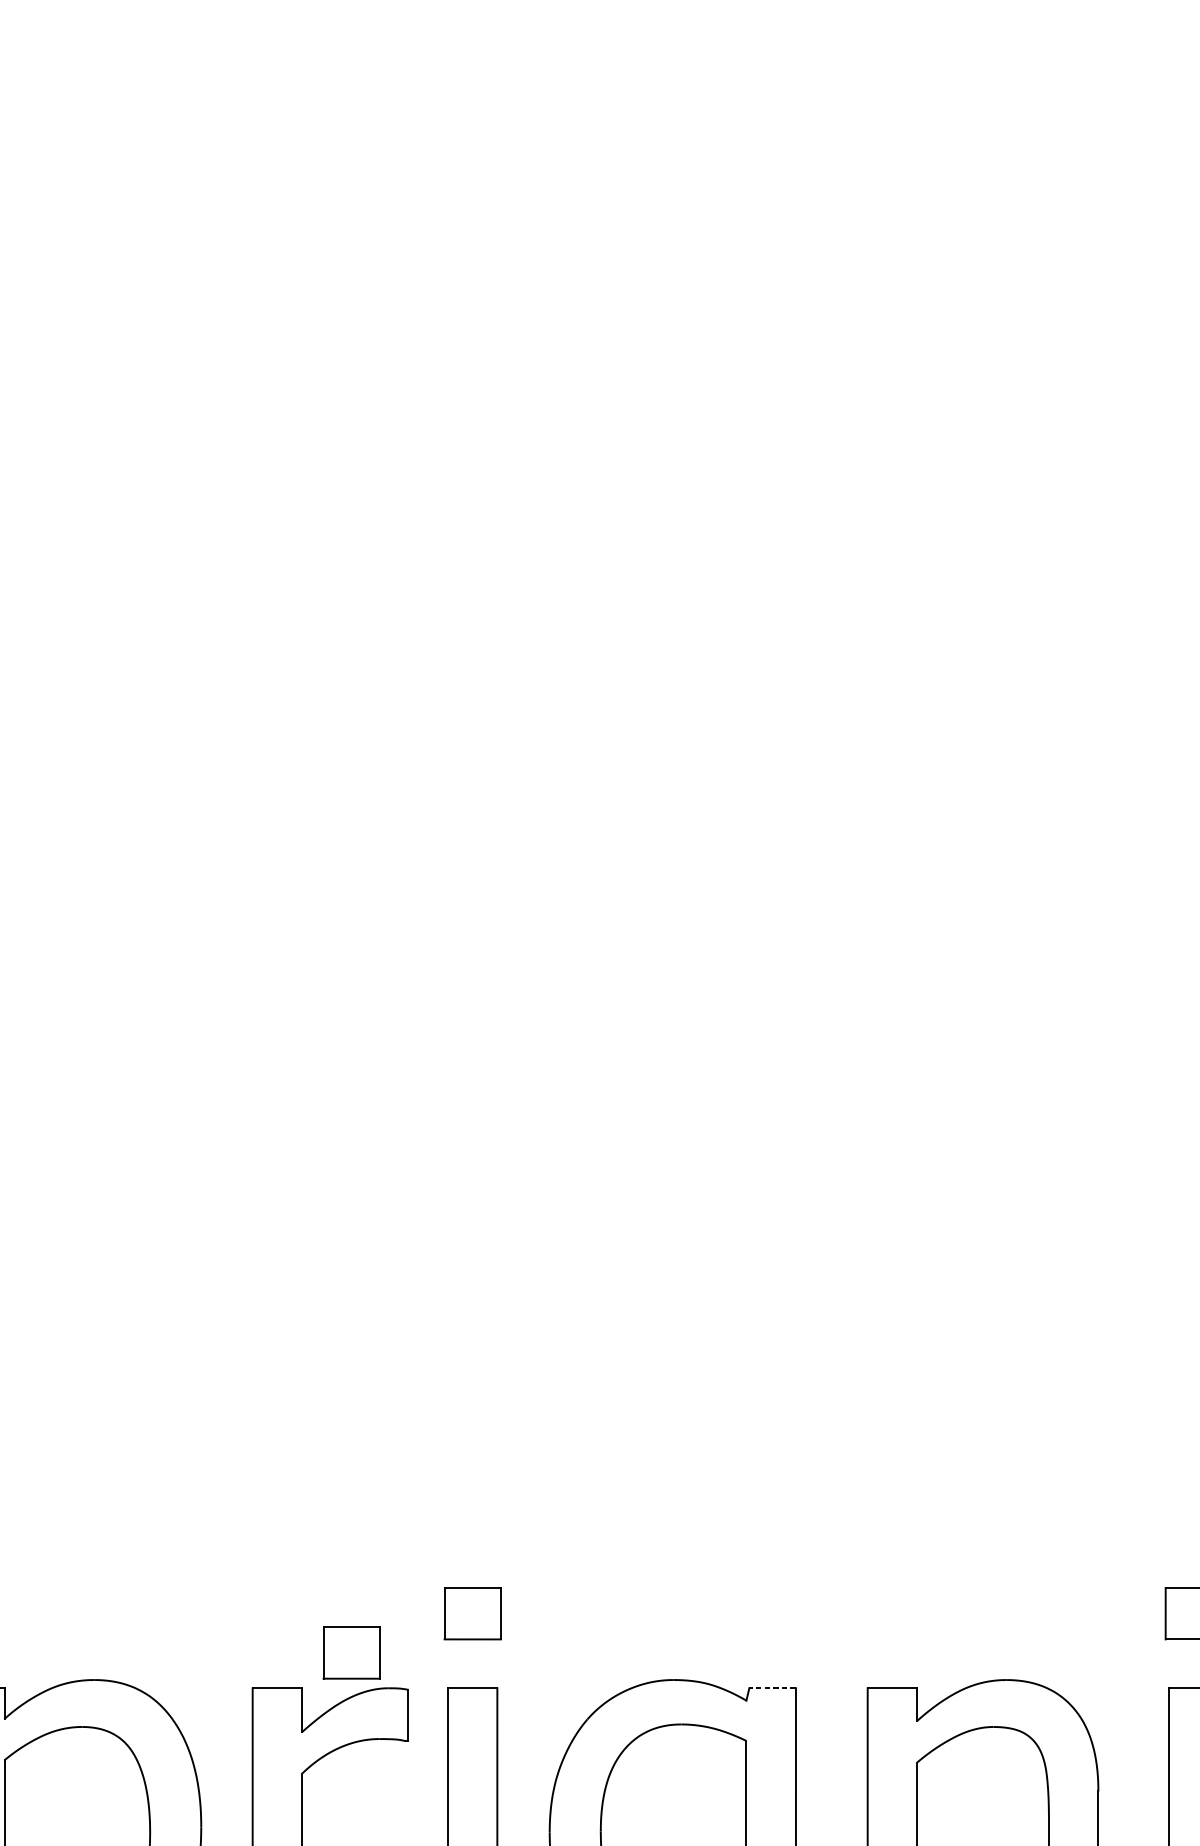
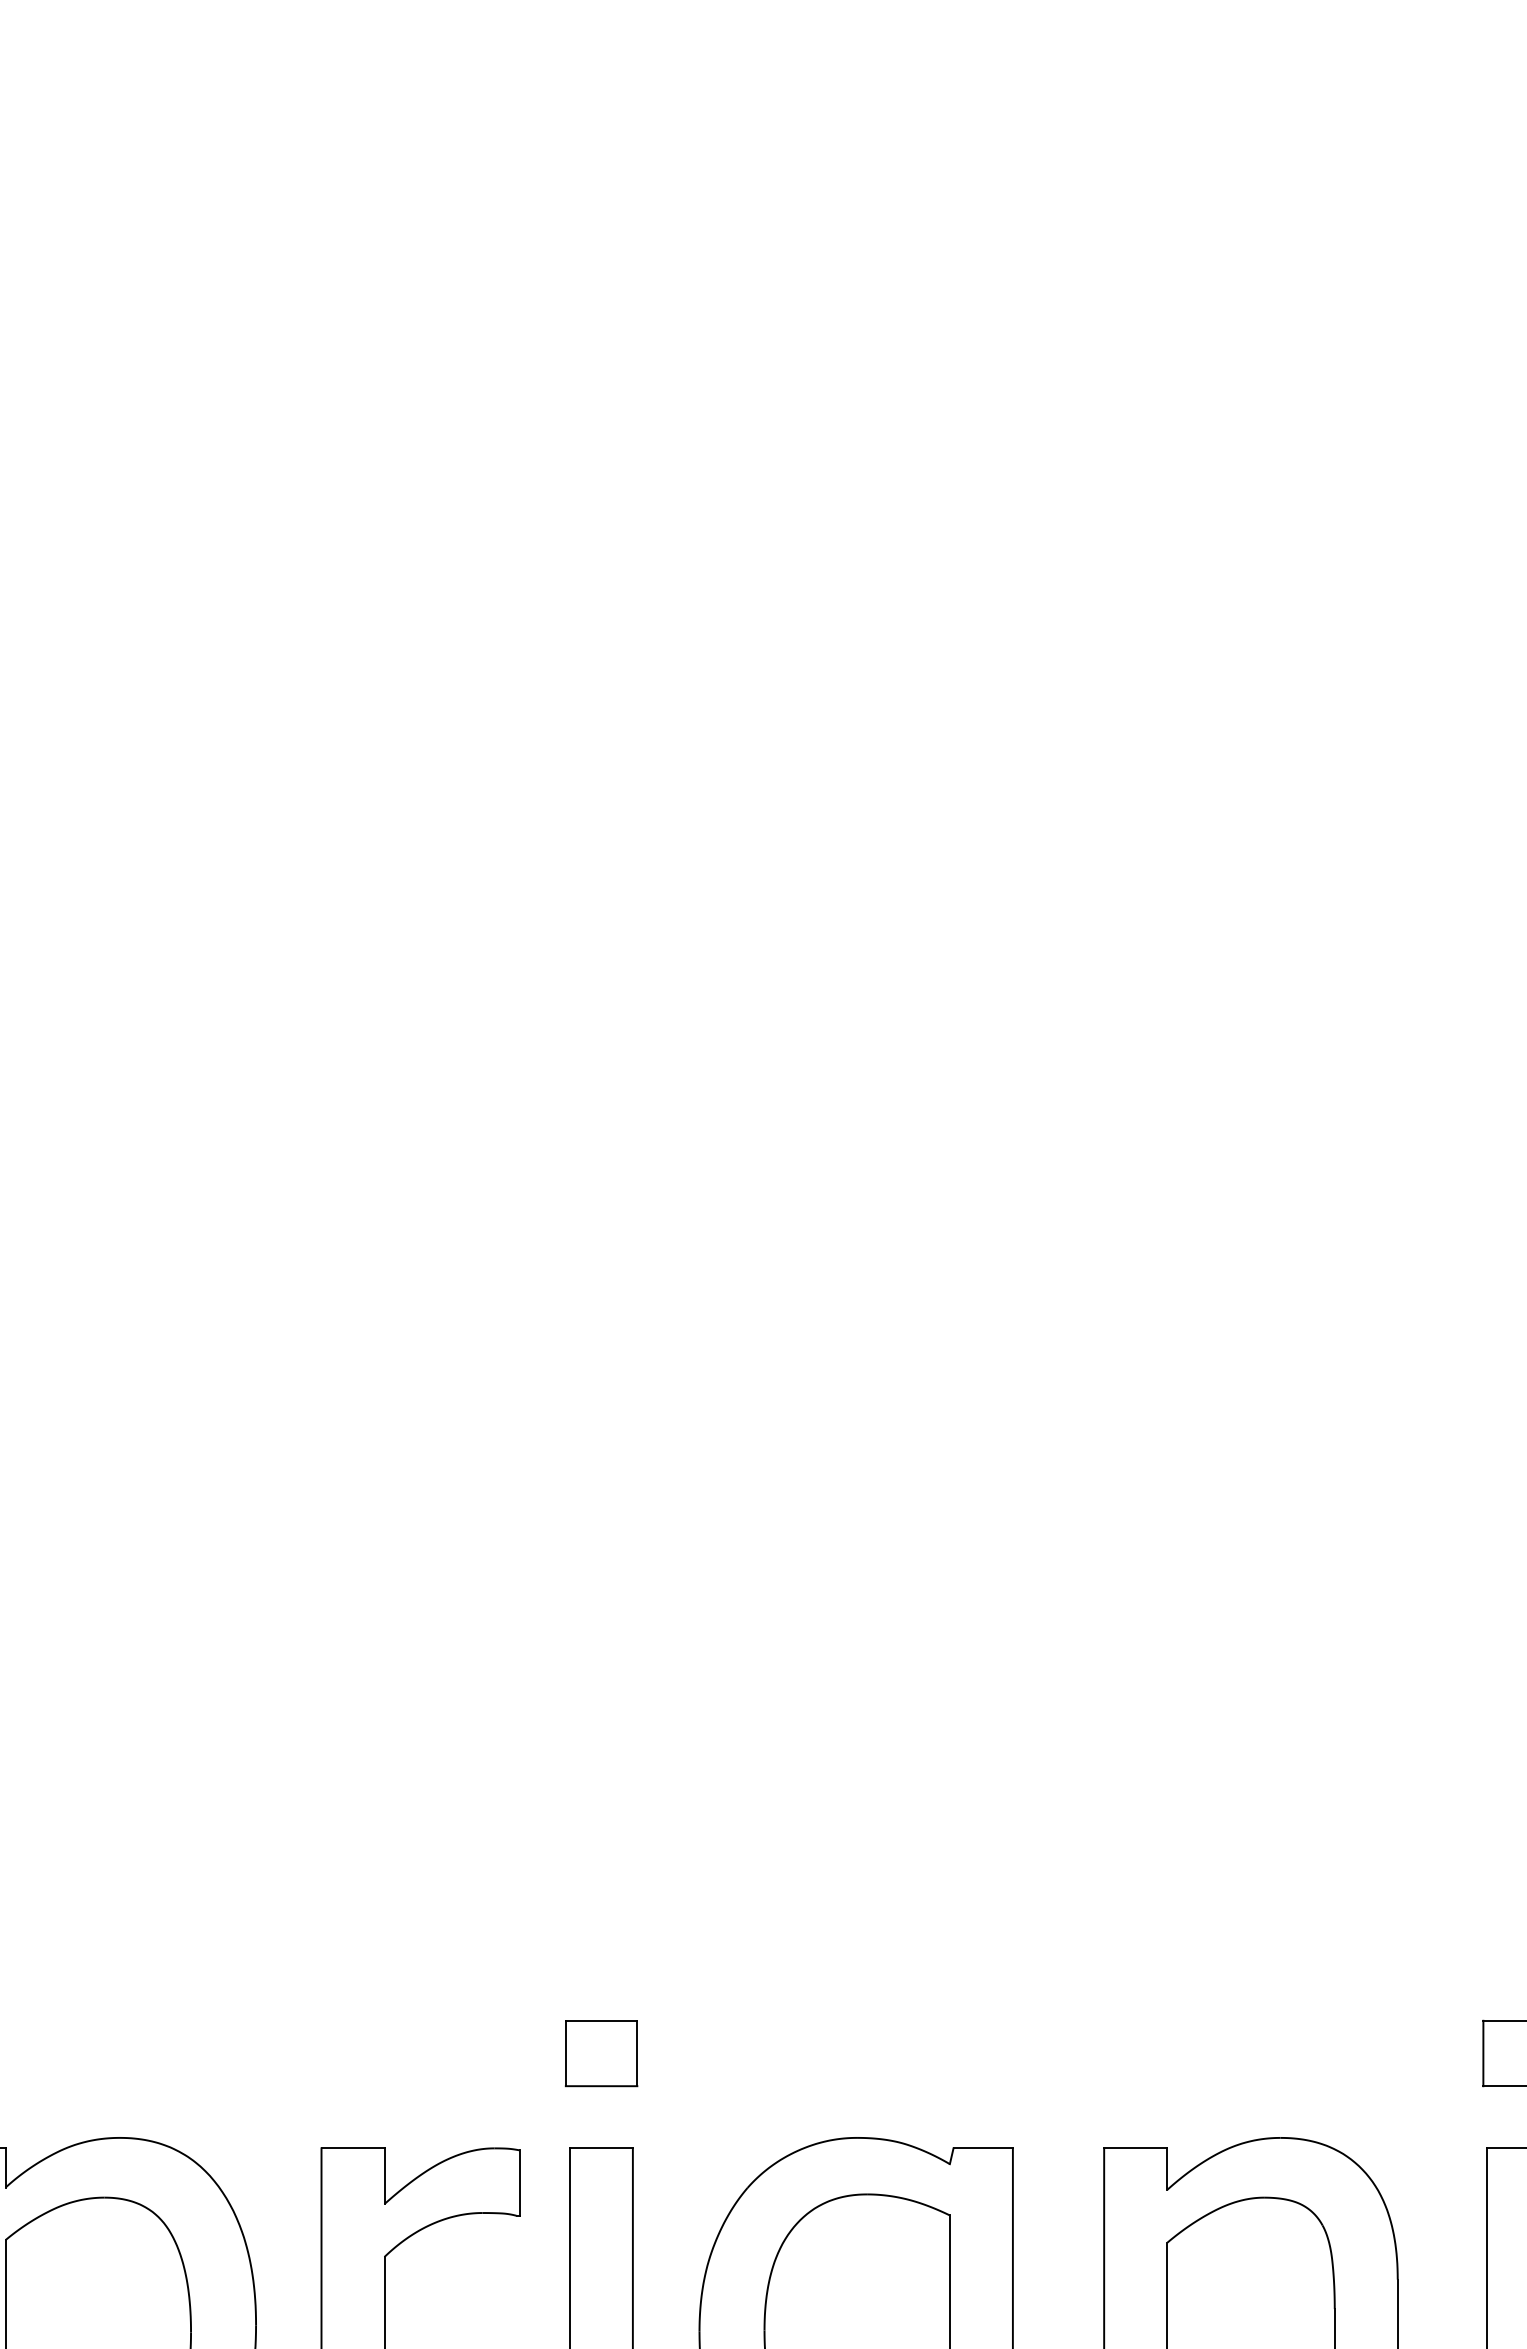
part: (351, 1653) -> (447, 2103), removed
line: (772, 1688) -> (983, 2148), dashed -> solid

